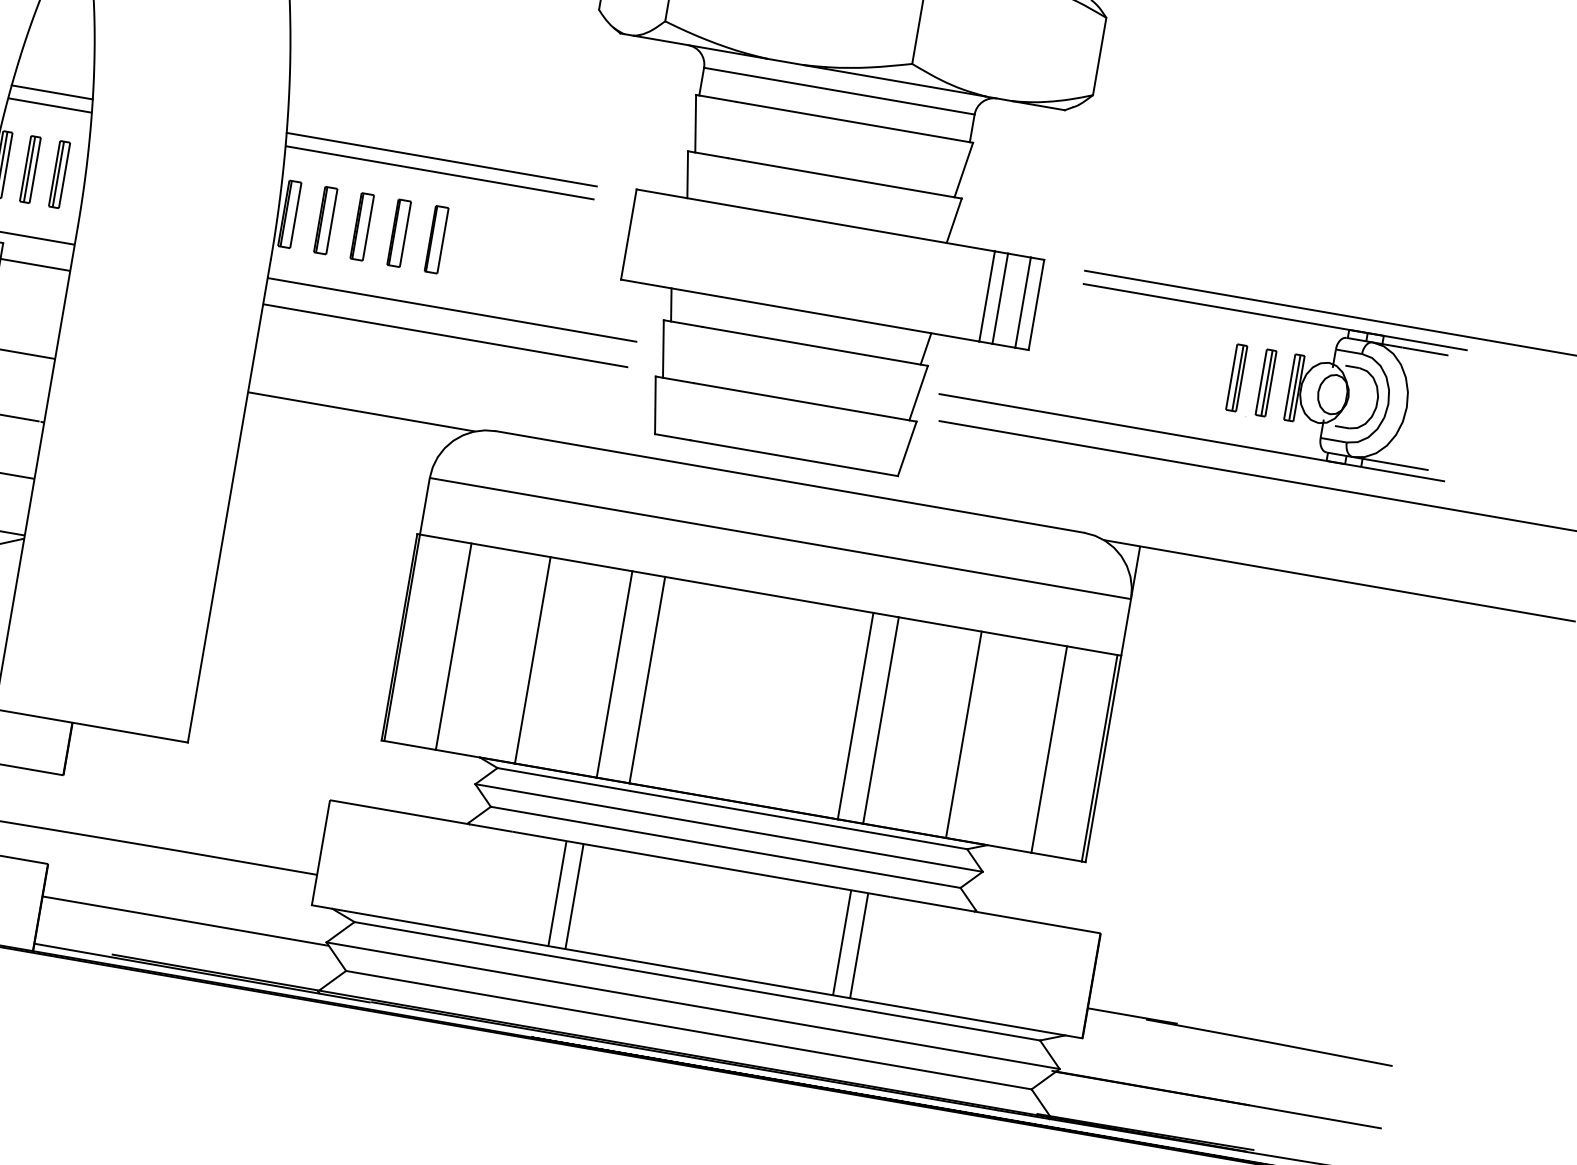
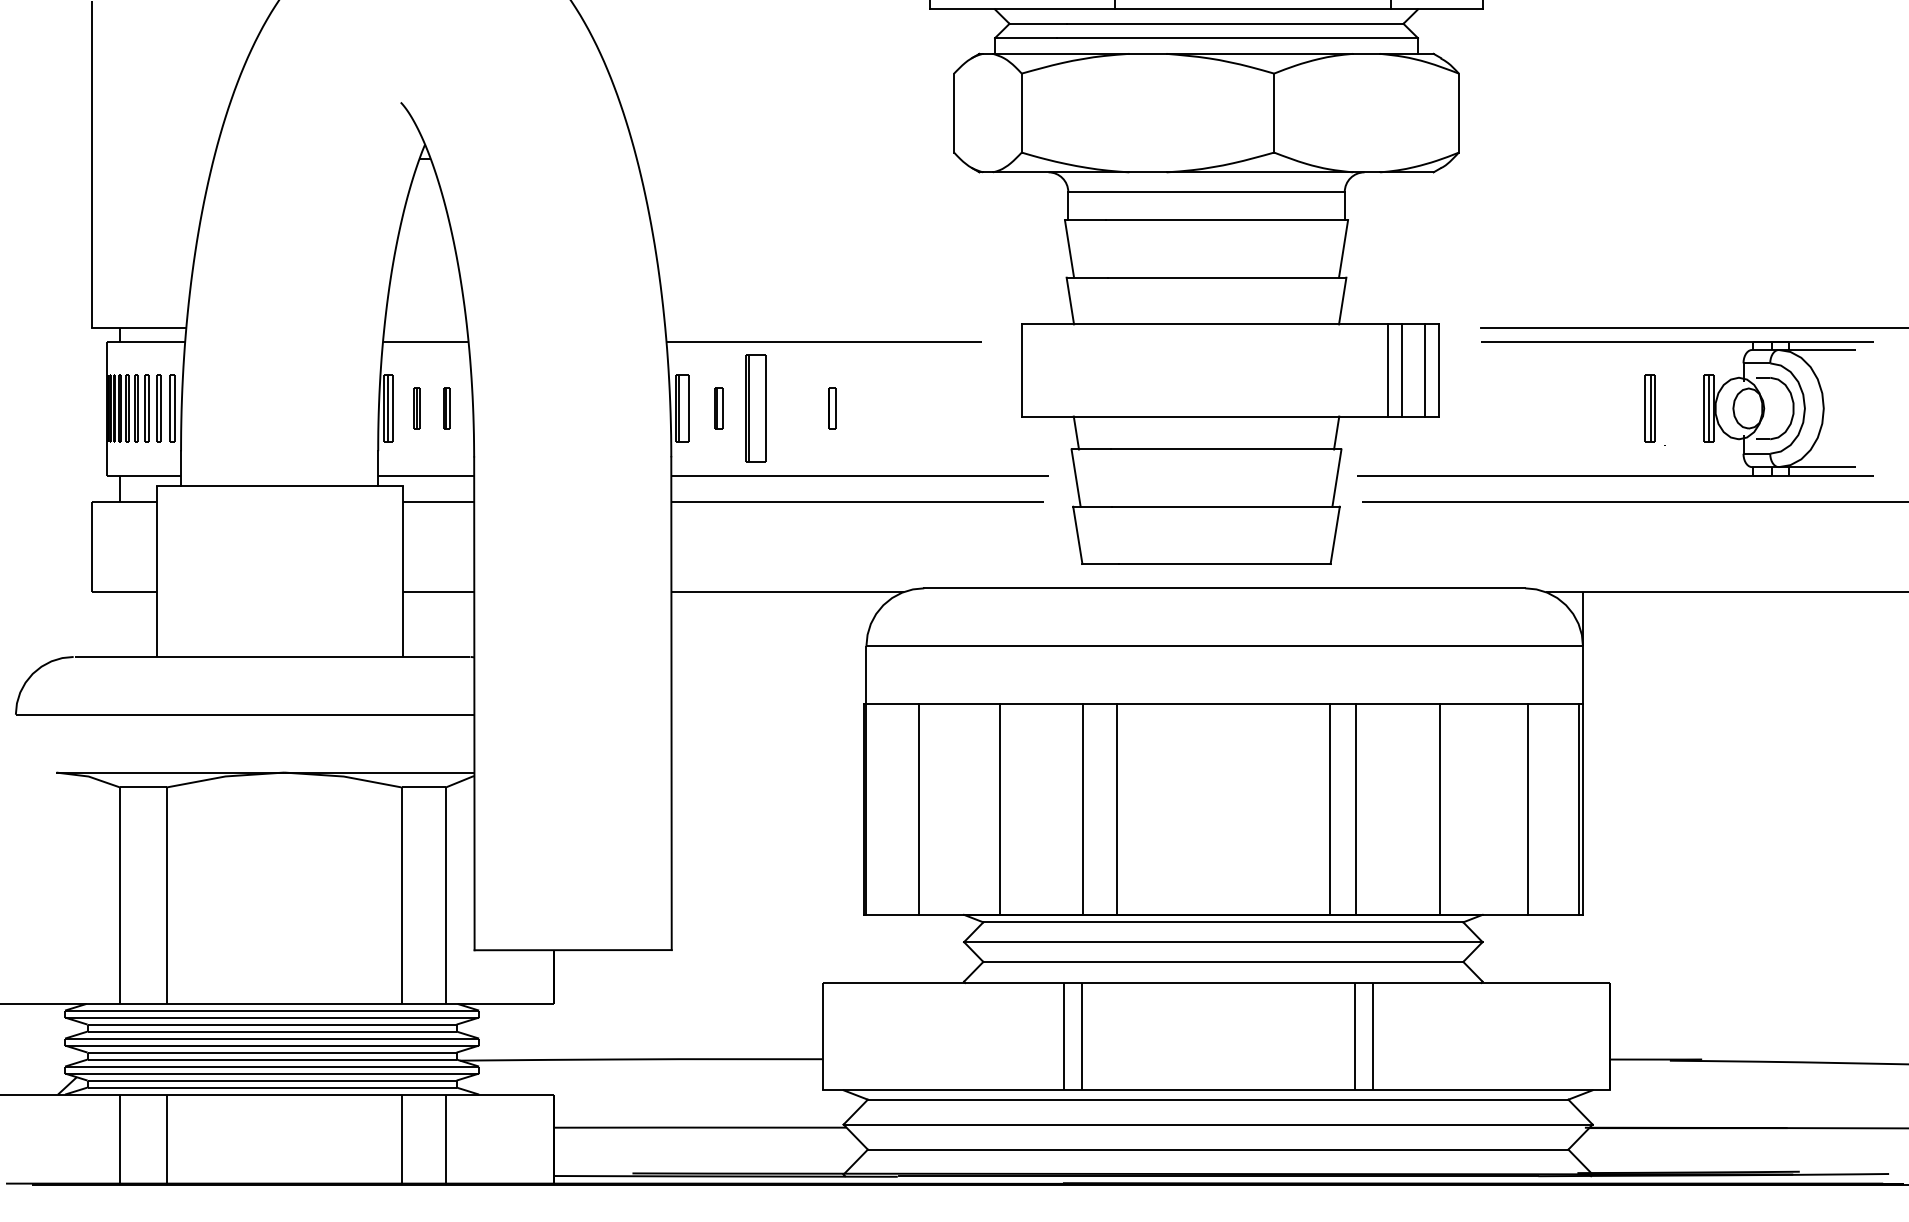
line: (51, 92) -> (425, 328), removed
line: (441, 159) -> (823, 328), removed
part: (29, 169) -> (416, 408), size x0.6
part: (59, 174) -> (446, 408), size x0.6
part: (325, 220) -> (718, 408), size x0.6
part: (362, 226) -> (756, 408), size x1.6
part: (399, 233) -> (794, 408), removed
part: (436, 239) -> (832, 408), size x0.6
part: (1265, 382) -> (1679, 408), removed

